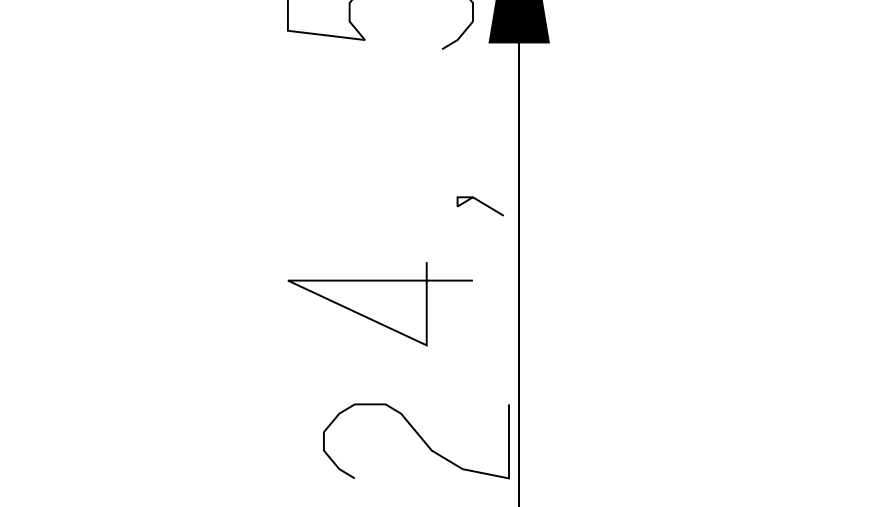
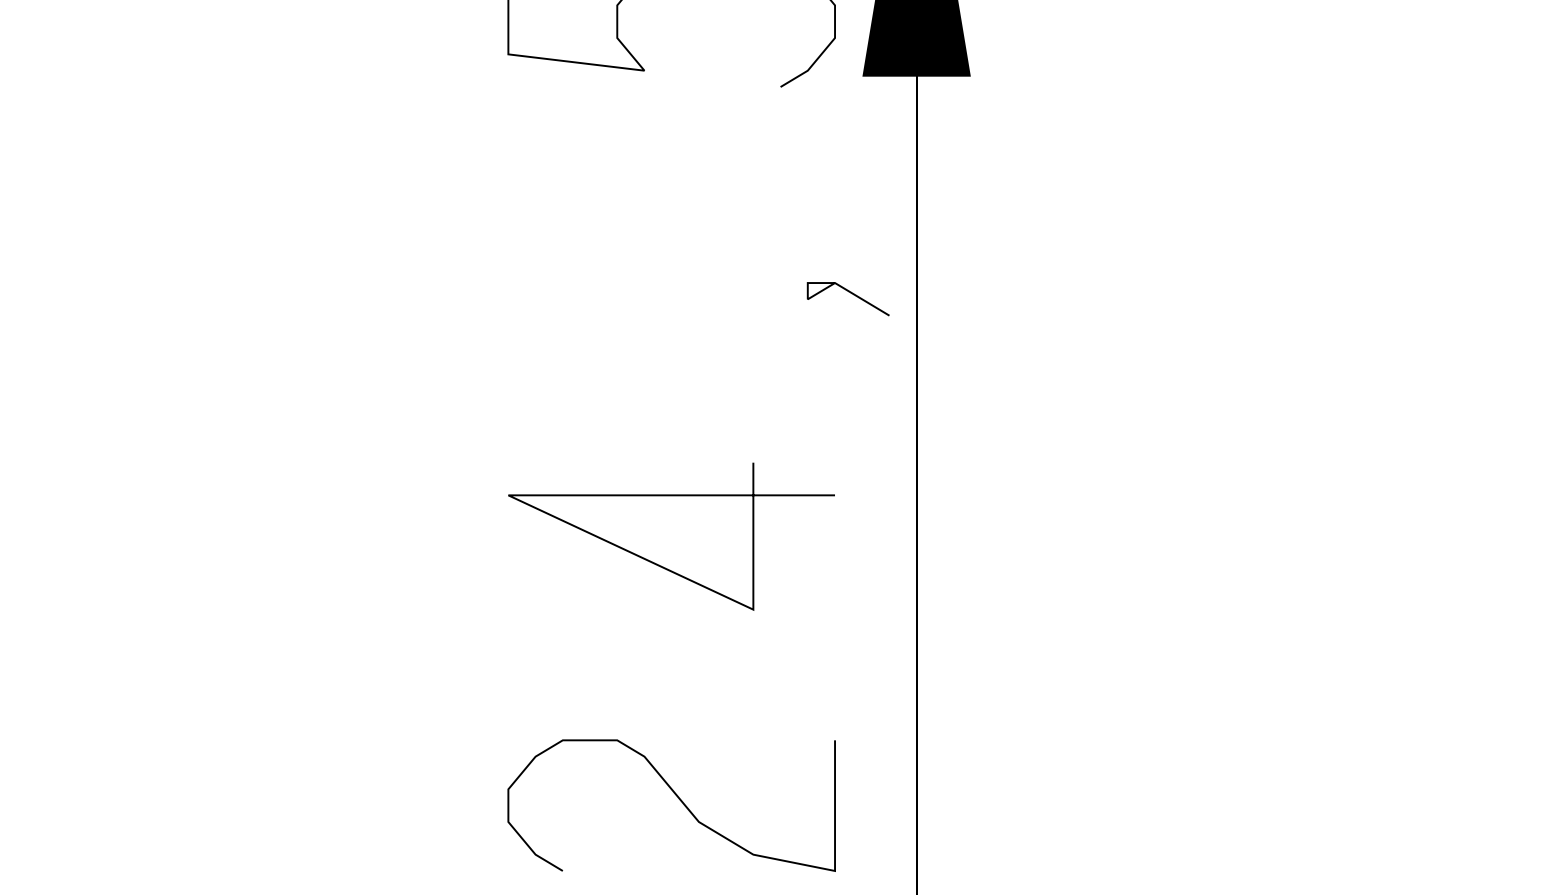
line: (481, 203) -> (850, 293), moved
curve: (419, 437) -> (677, 798), moved

